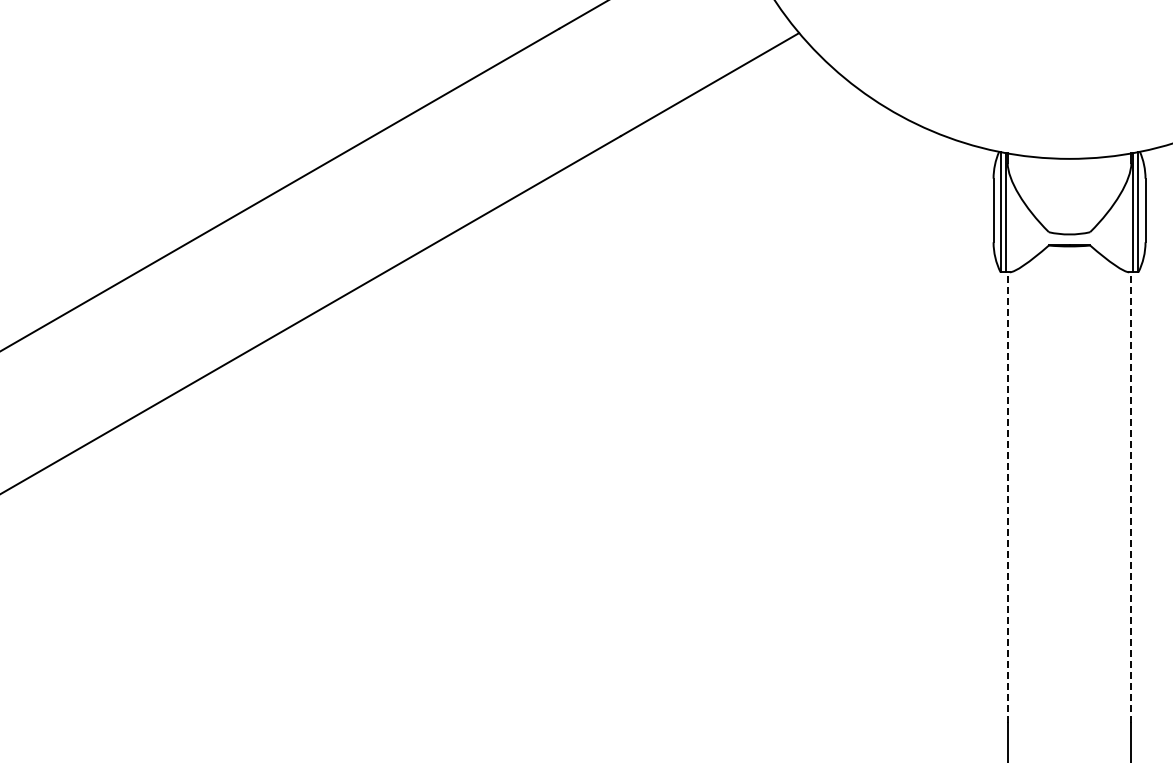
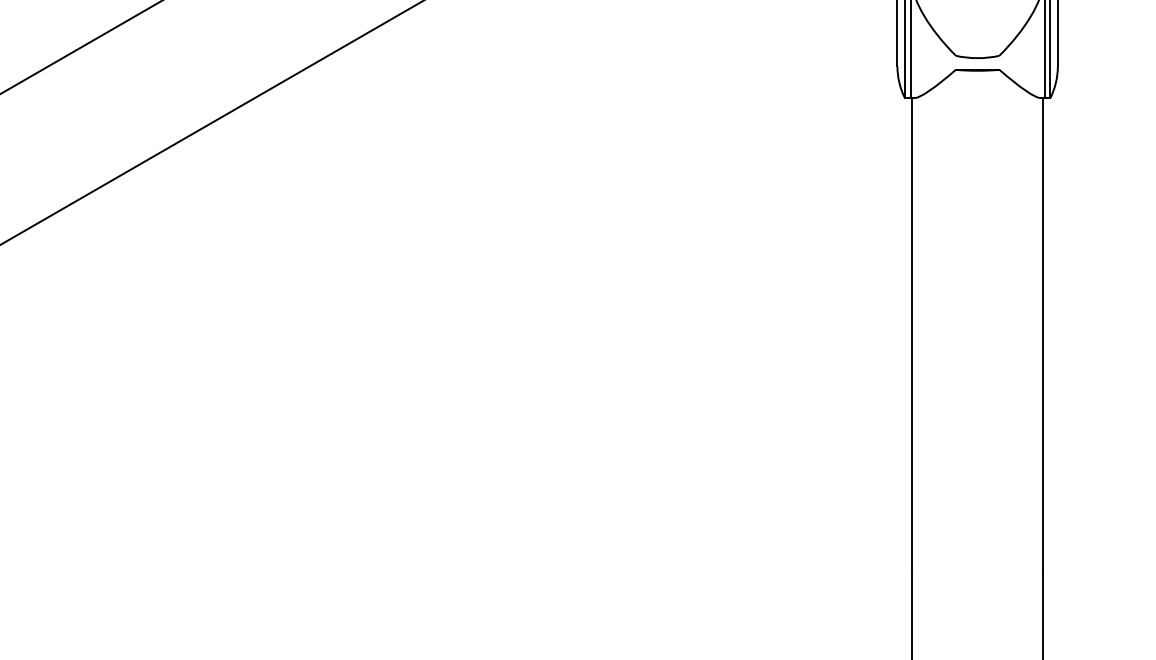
line: (1007, 496) -> (912, 334), dashed -> solid
line: (1131, 496) -> (1043, 334), dashed -> solid

